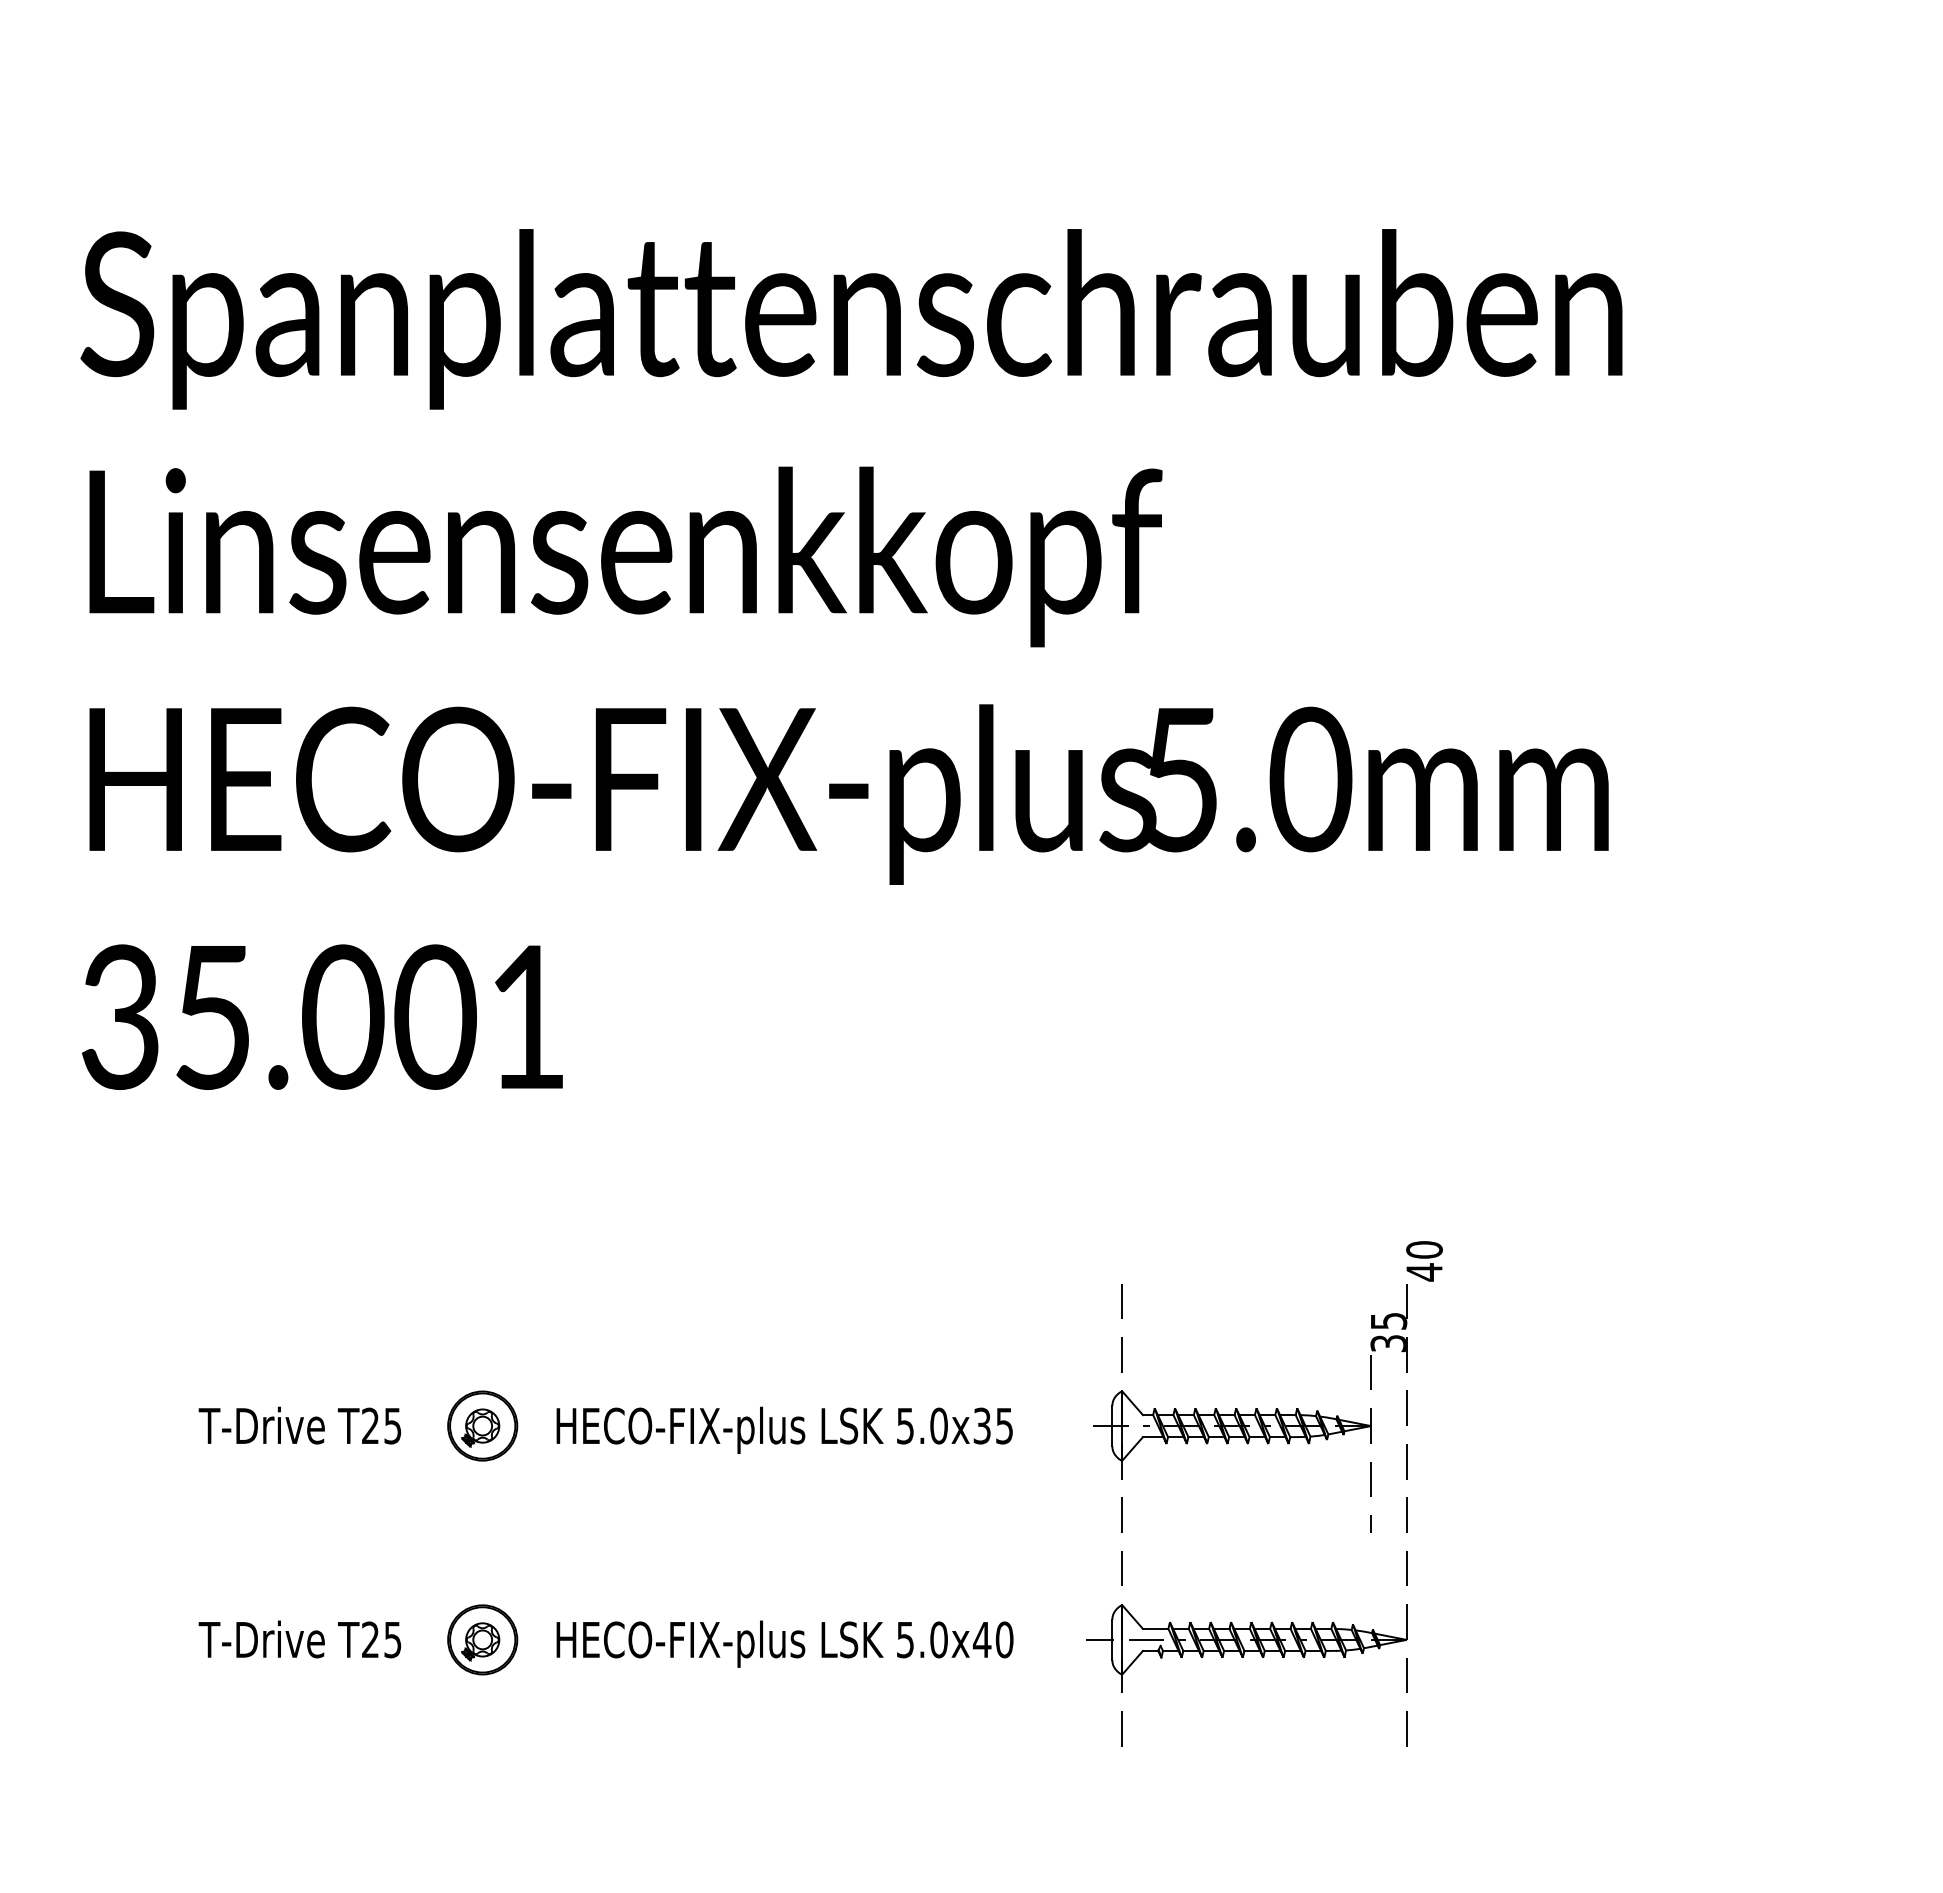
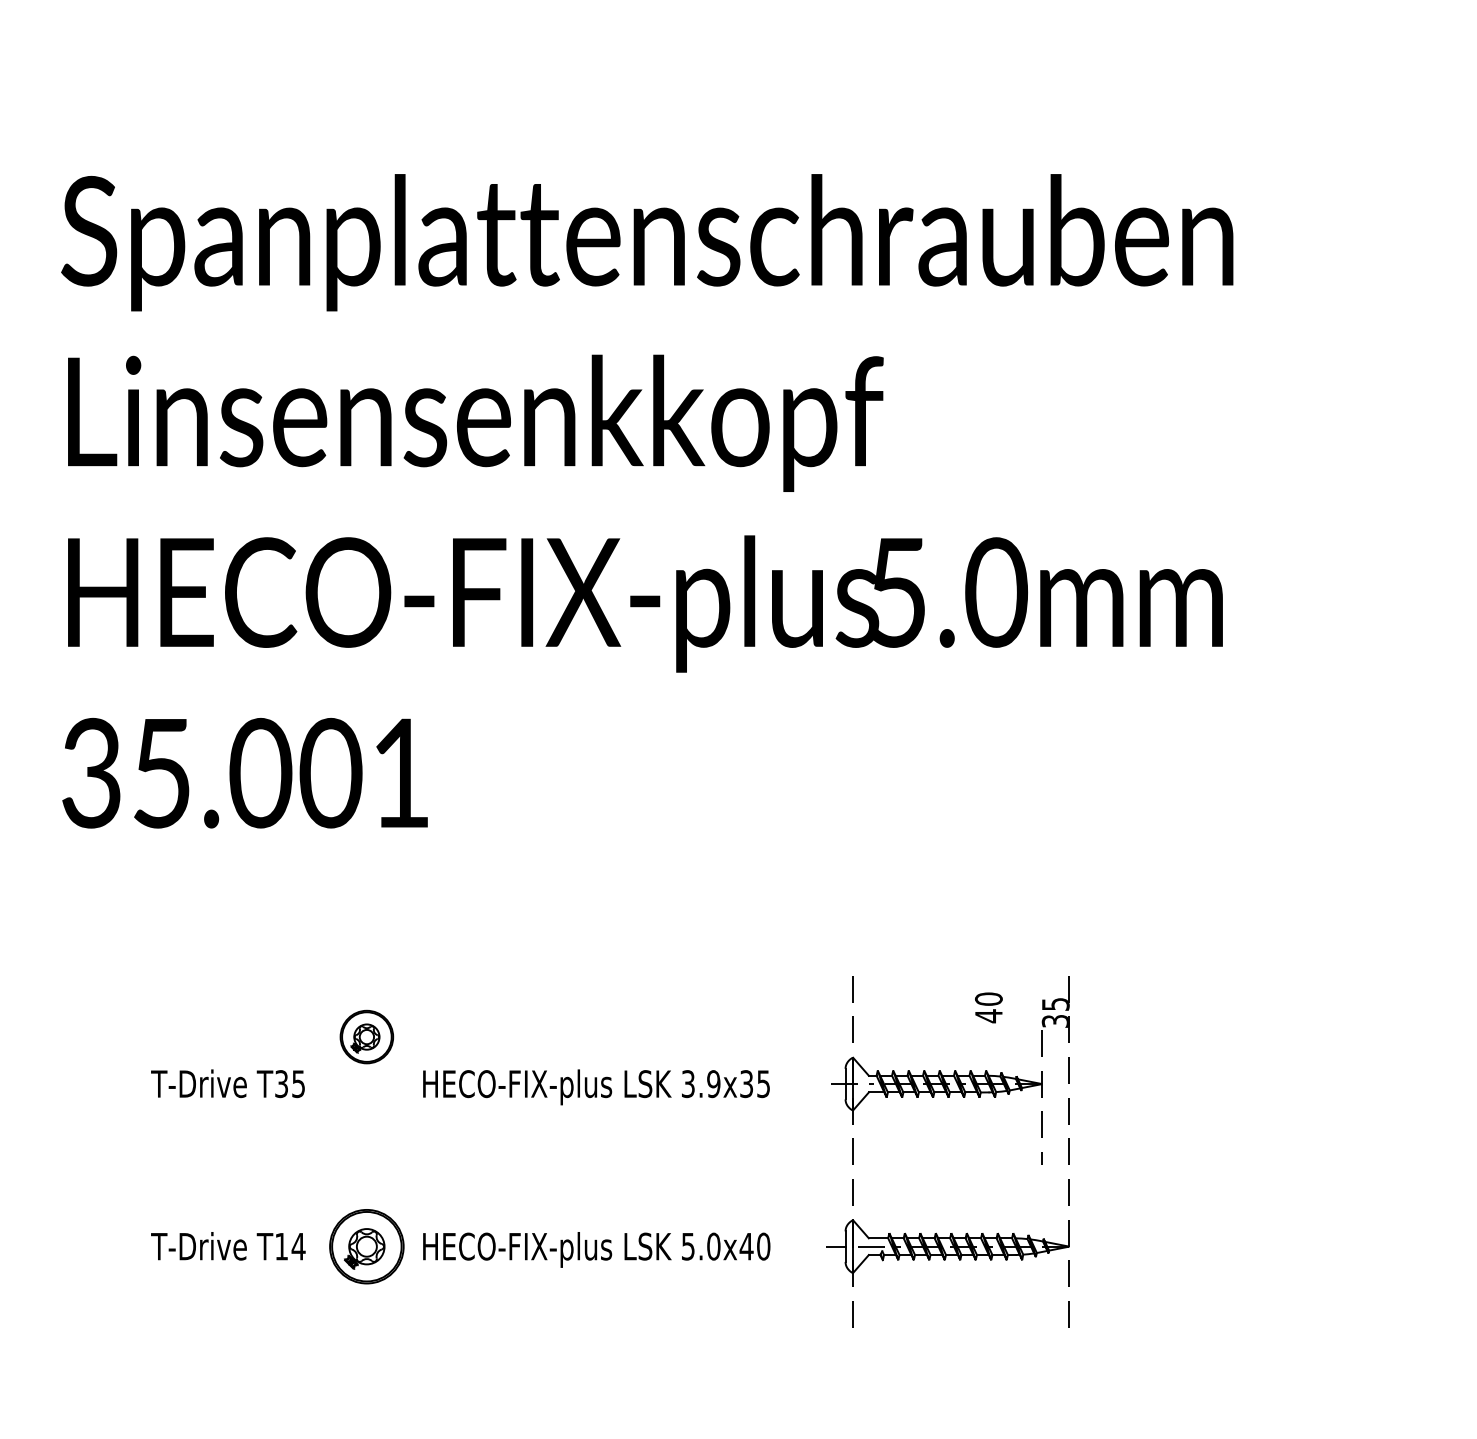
text: (1423, 1260) -> (988, 1007), moved
part: (482, 1425) -> (366, 1036), moved
text: (370, 1426) -> (281, 1084), T25 -> T35
text: (922, 1426) -> (701, 1084), 5.0x35 -> 3.9x35
text: (382, 1639) -> (290, 1246), T25 -> T14
part: (482, 1639) -> (366, 1246), size x1.4

